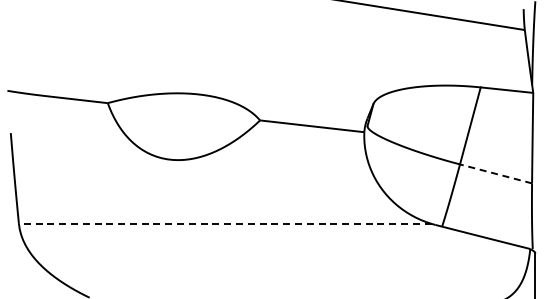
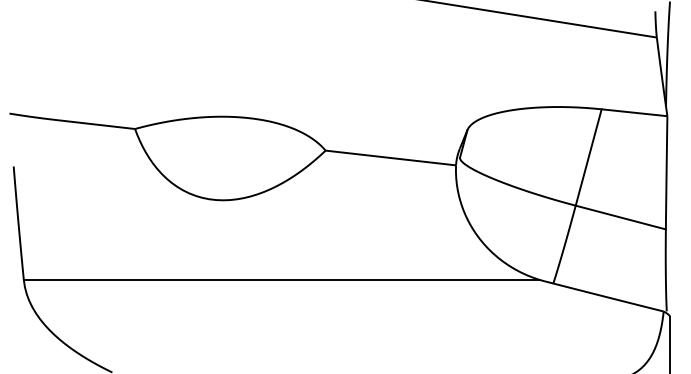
line: (495, 173) -> (620, 217), dashed -> solid
line: (224, 223) -> (281, 279), dashed -> solid

